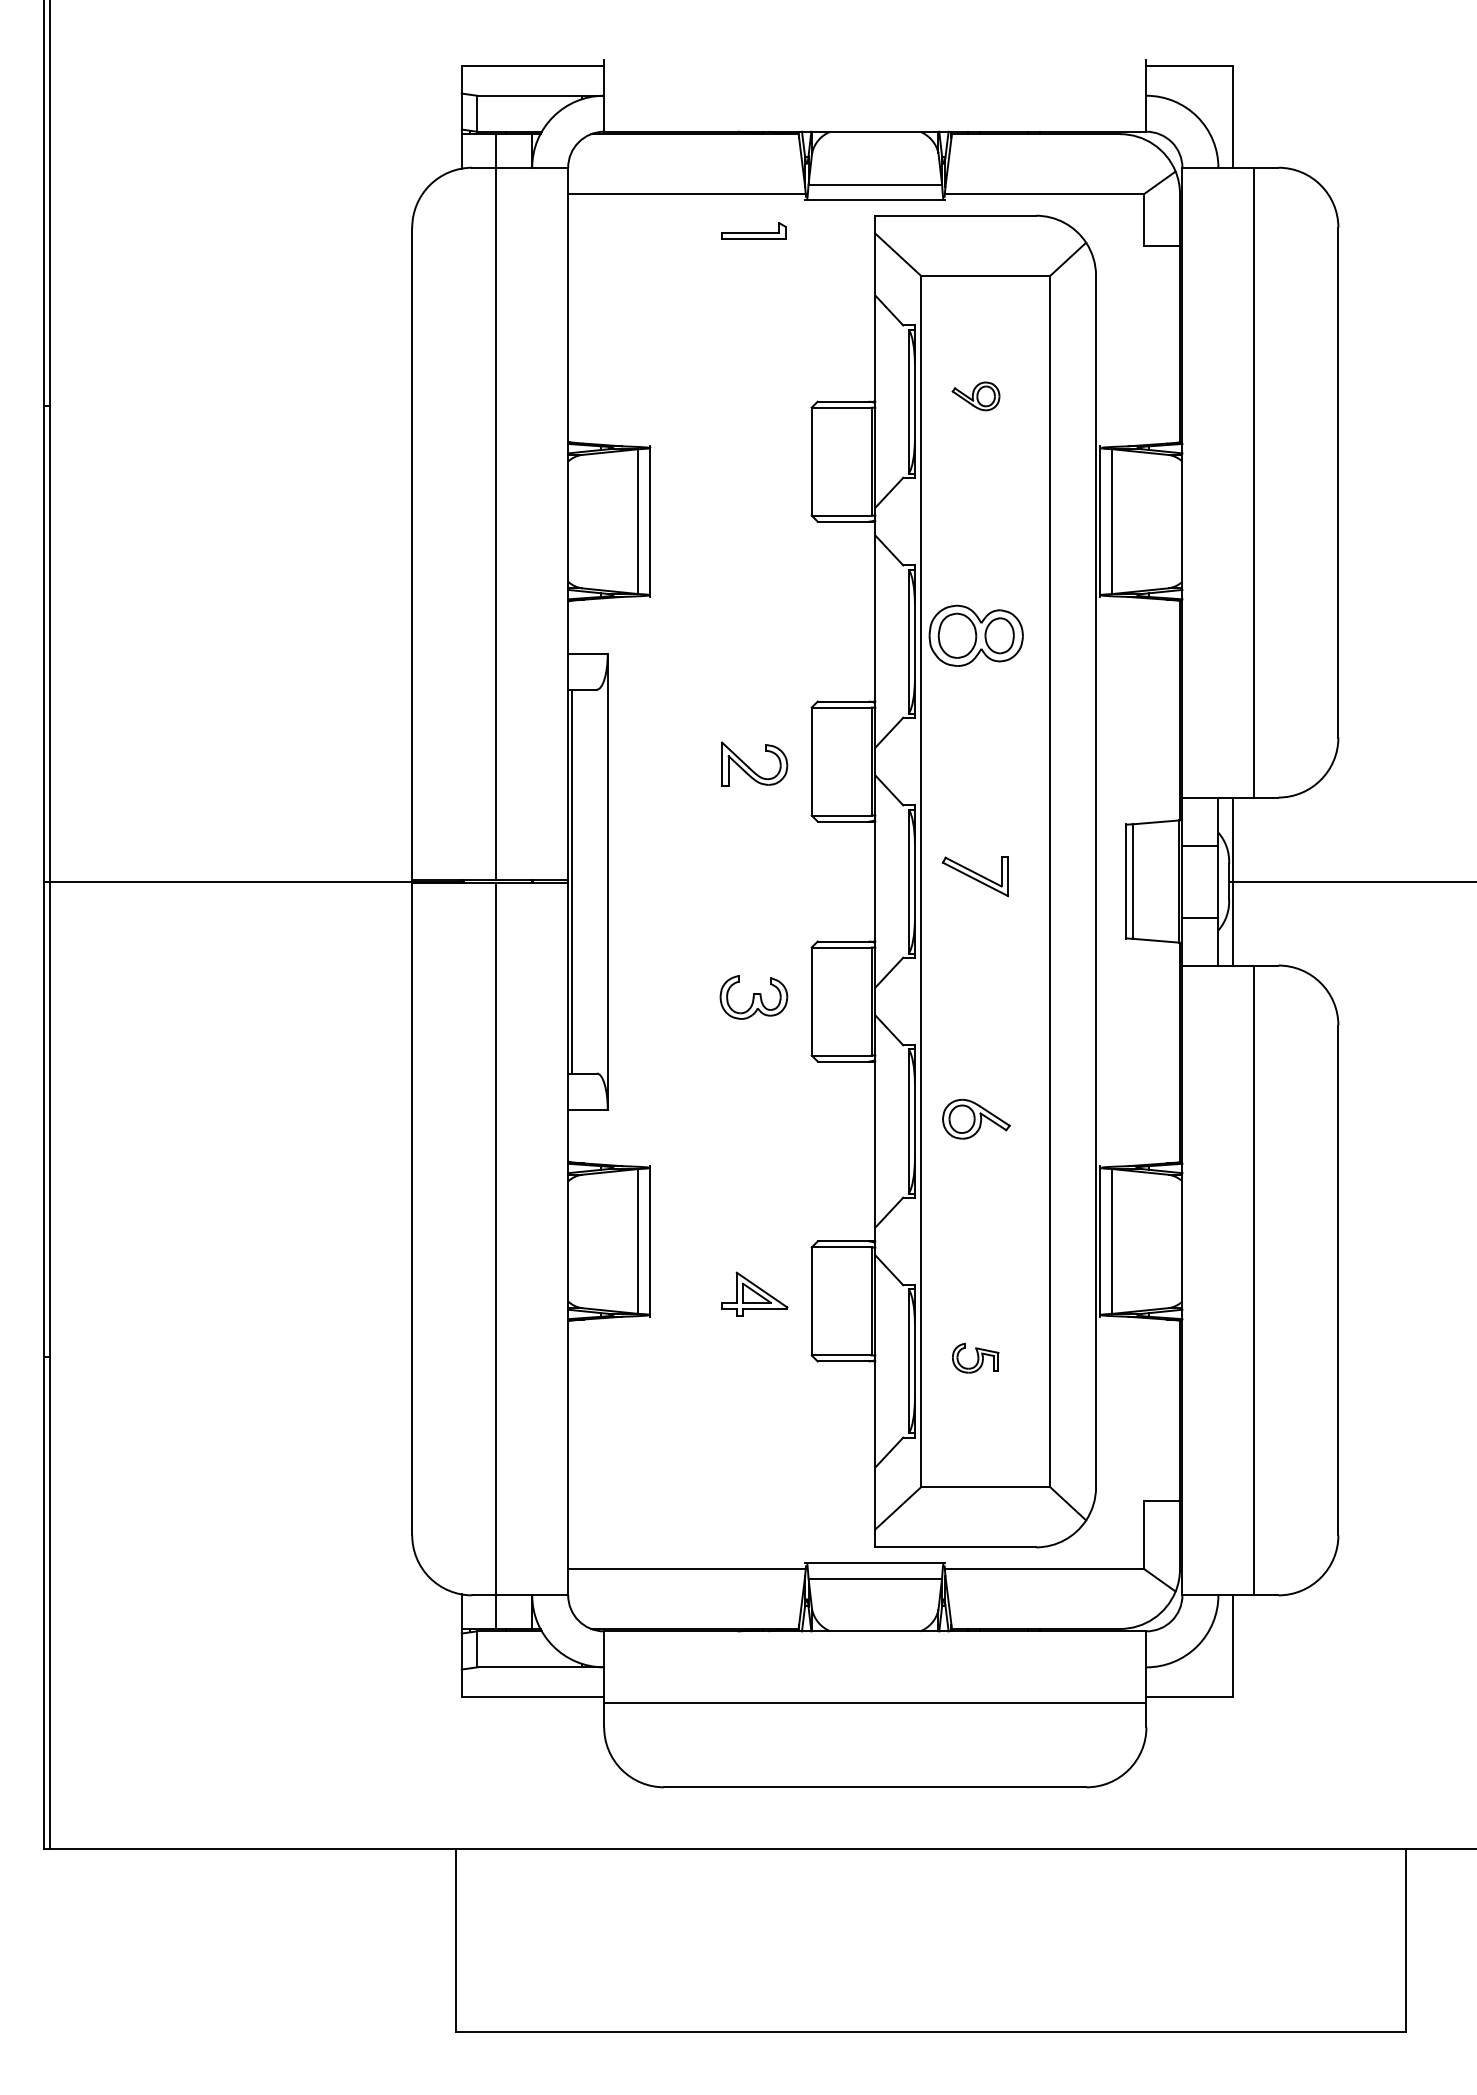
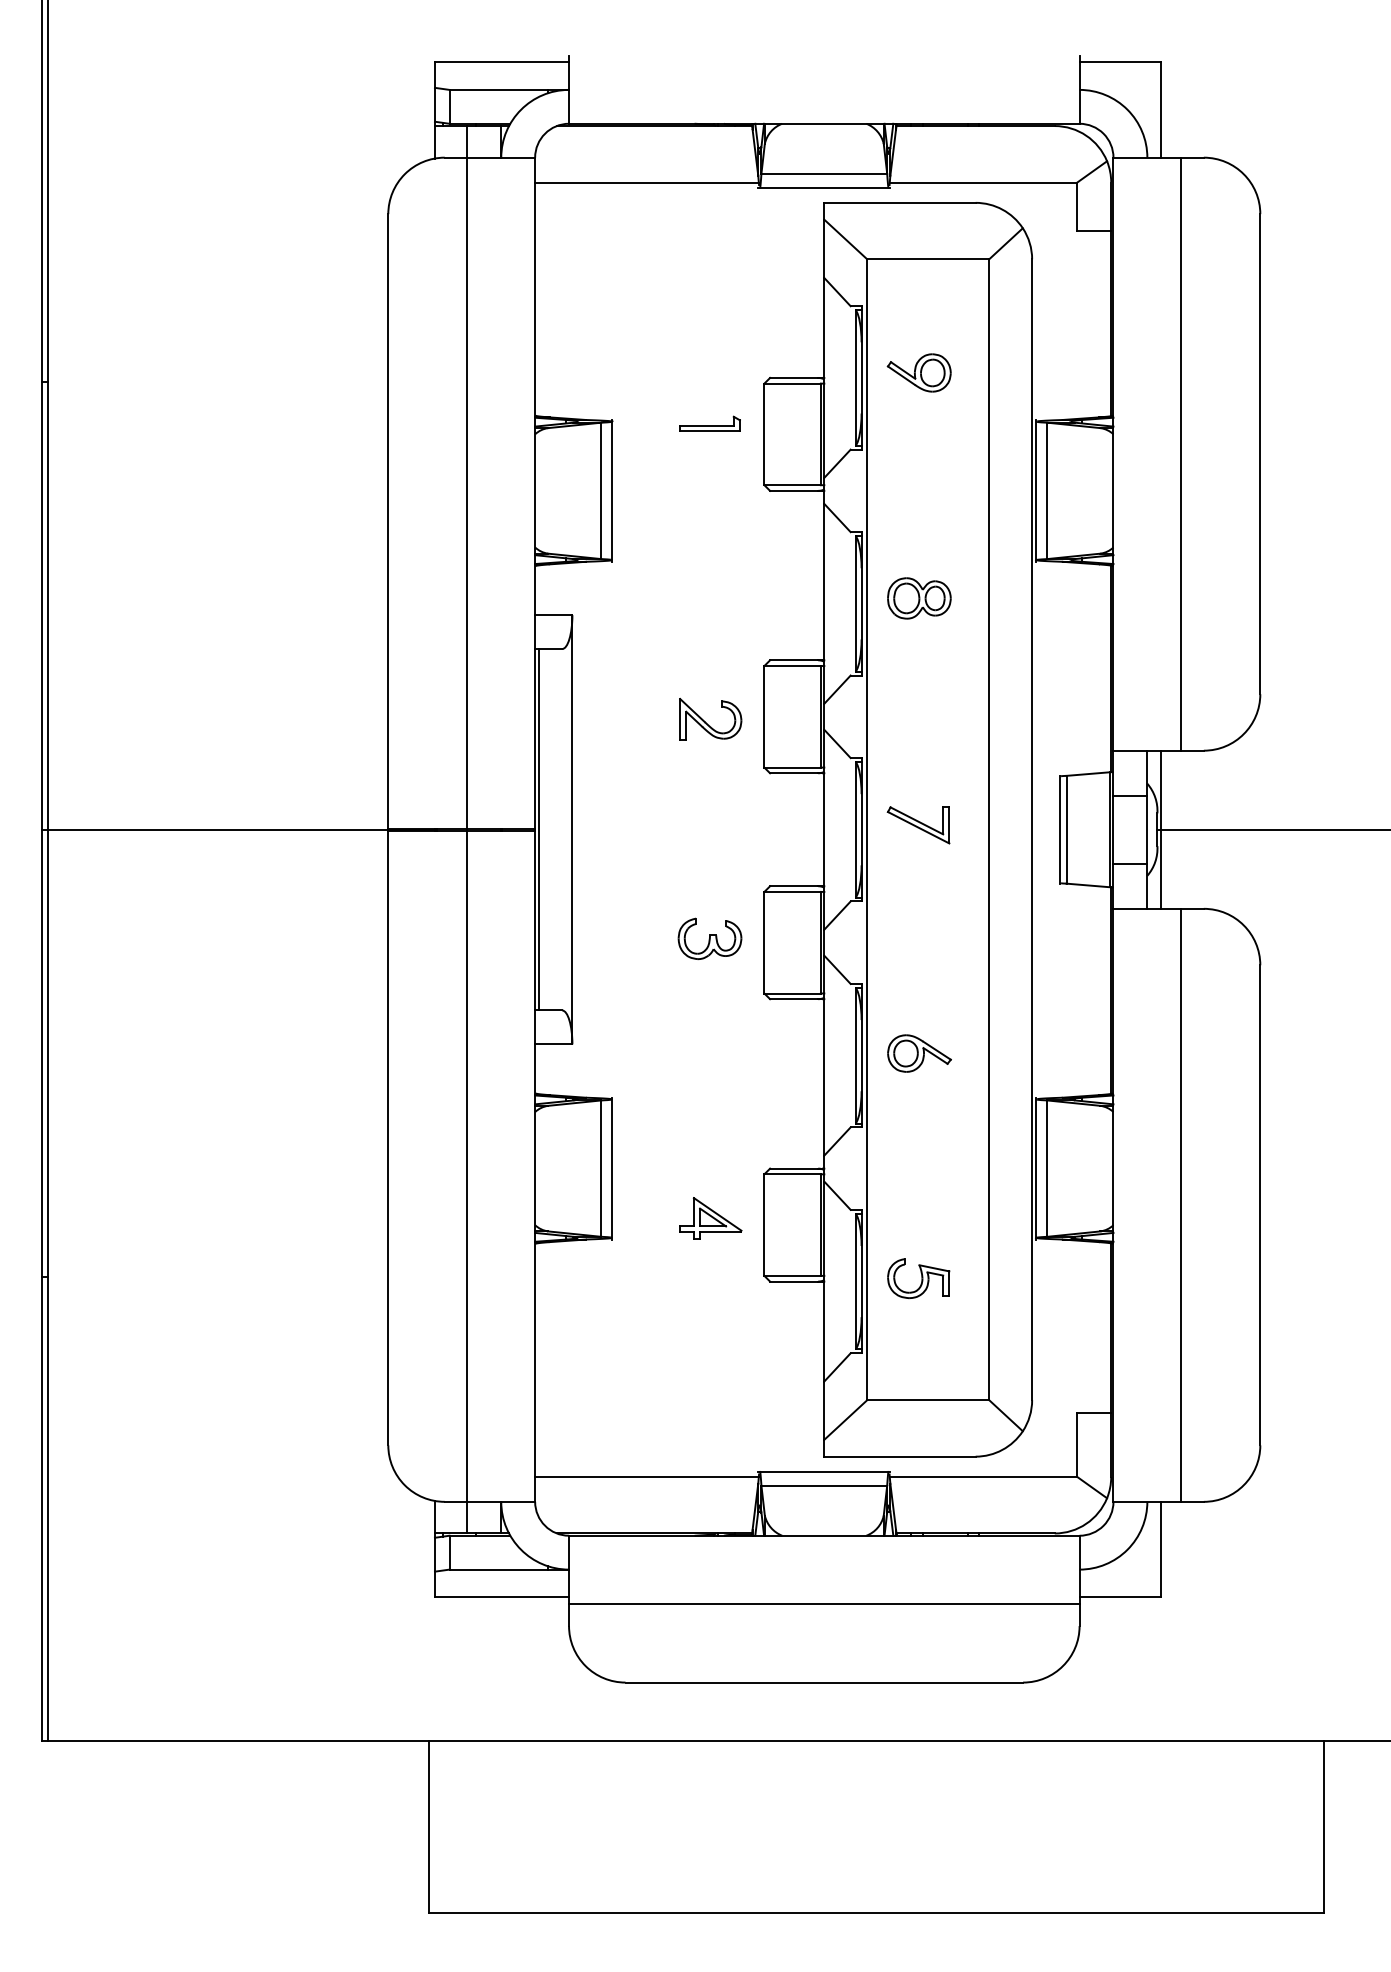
part: (753, 230) -> (709, 423), moved
part: (975, 395) -> (918, 372), size x1.43
part: (976, 635) -> (919, 598), size x0.71
part: (975, 1358) -> (918, 1278), size x1.43

